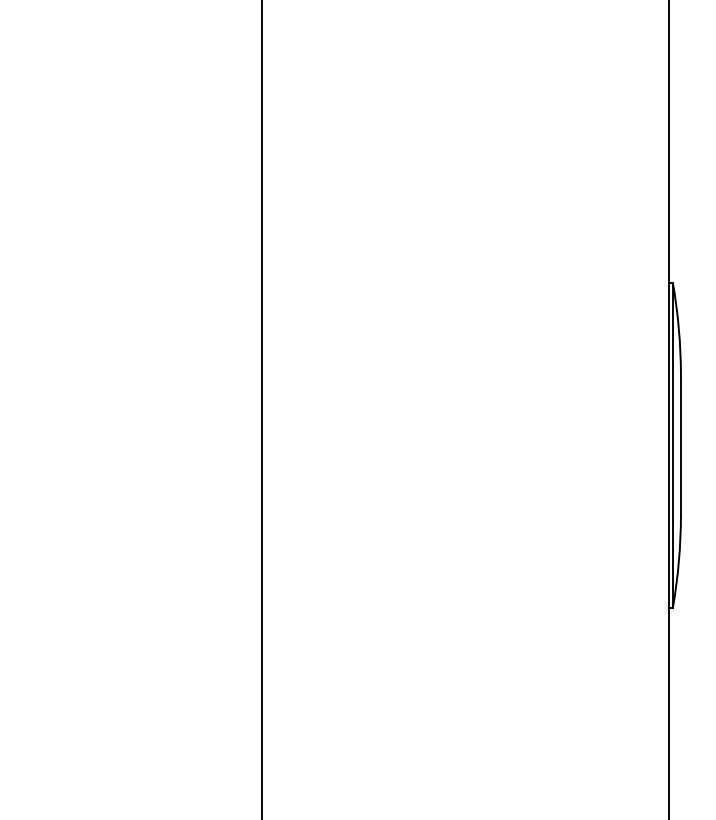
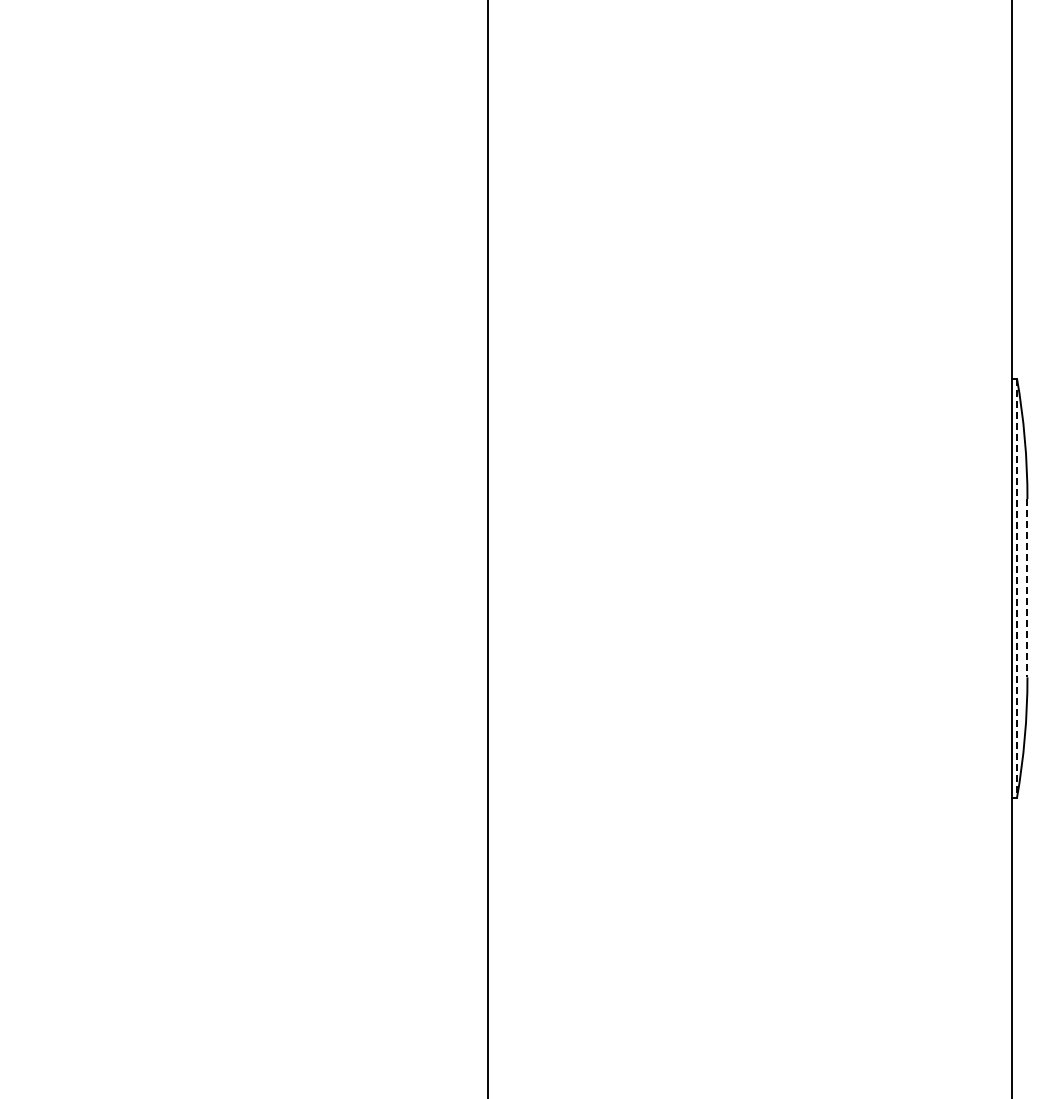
line: (672, 445) -> (1016, 588), solid -> dashed
line: (680, 445) -> (1027, 588), solid -> dashed

